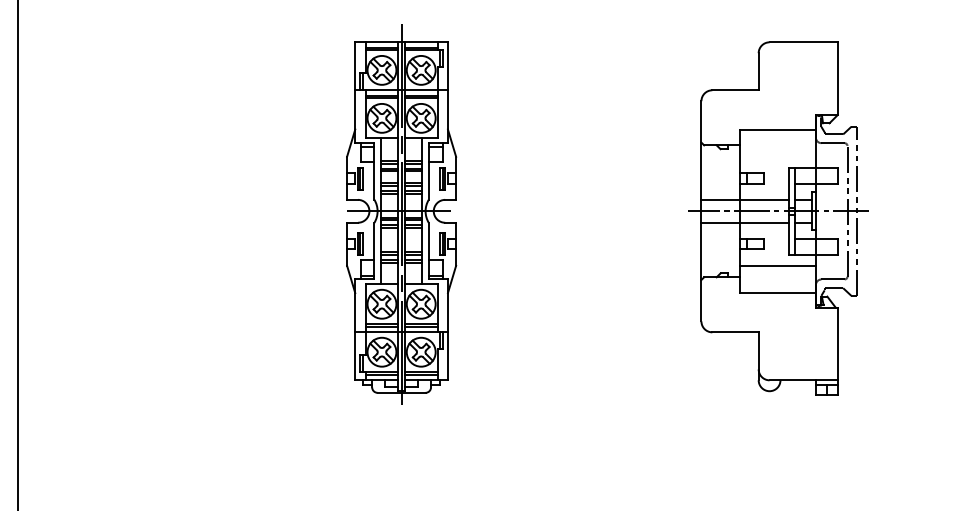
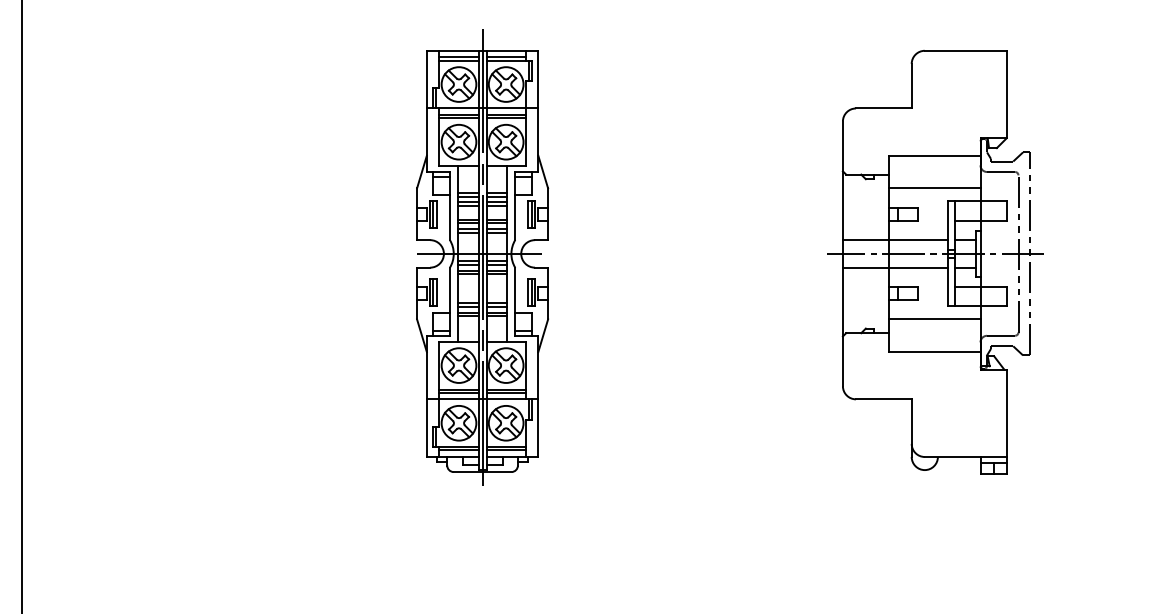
line: (777, 156) -> (934, 188), added

